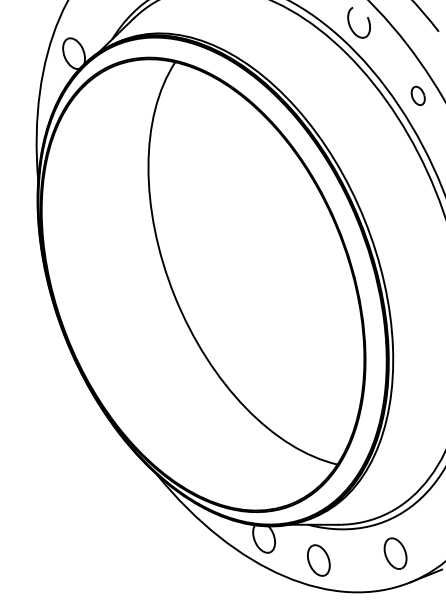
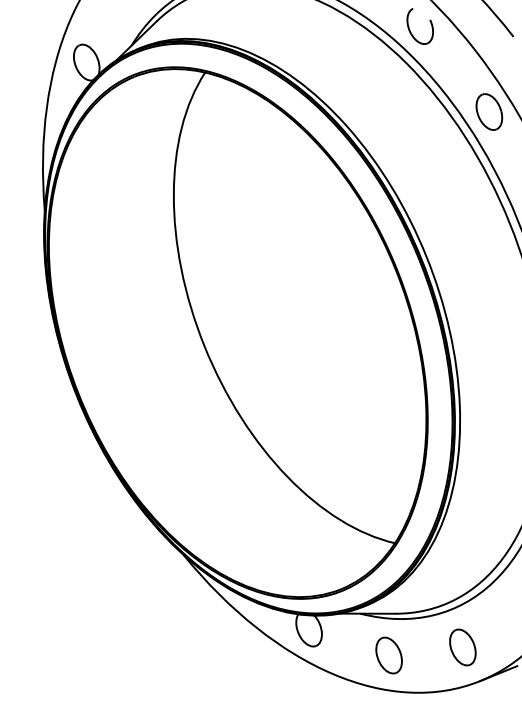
part: (418, 95) -> (489, 111), size x1.67
part: (318, 560) -> (388, 655), moved

